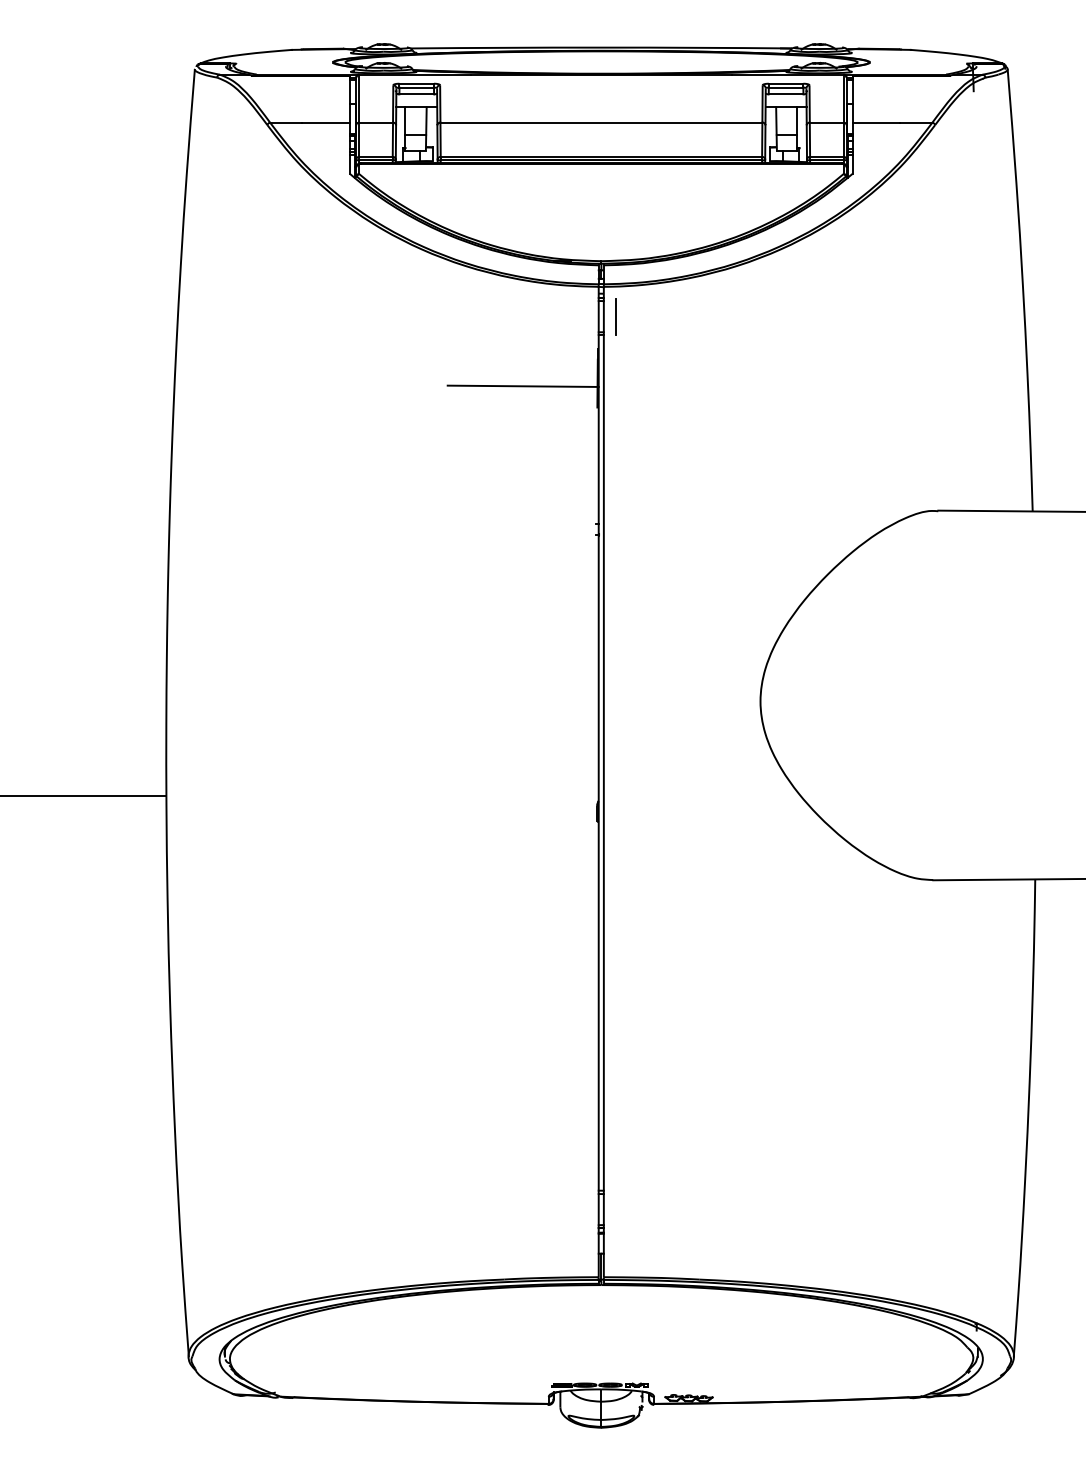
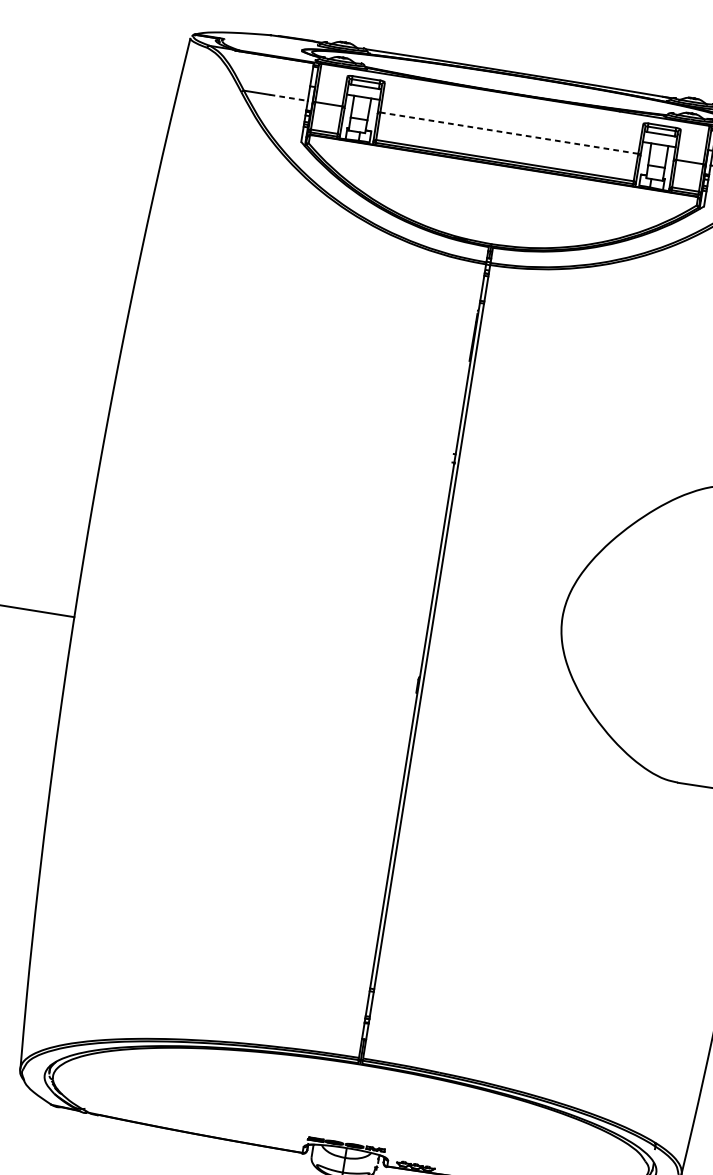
line: (326, 122) -> (289, 97), solid -> dashed
line: (601, 122) -> (509, 133), solid -> dashed
line: (615, 316) -> (495, 290), removed
line: (522, 385) -> (412, 333), removed

